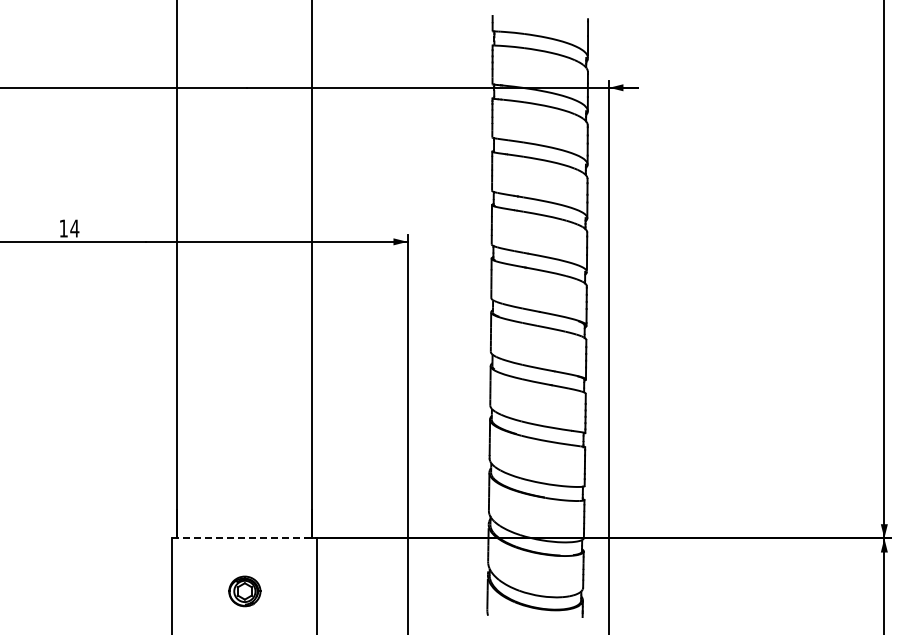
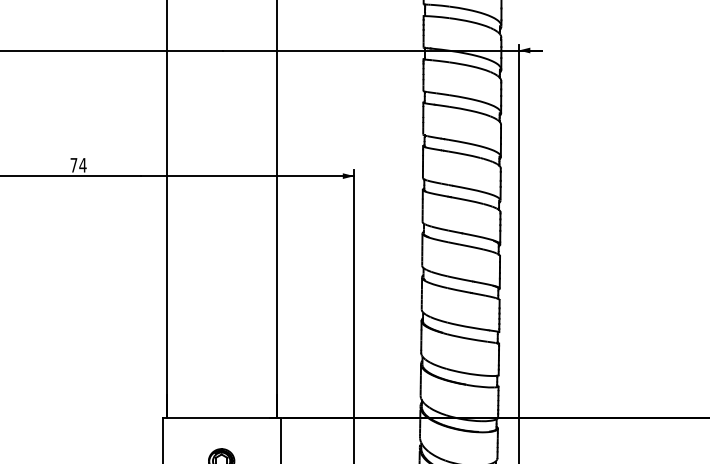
text: (63, 228) -> (73, 165), 14 -> 74
line: (244, 538) -> (221, 418), dashed -> solid

